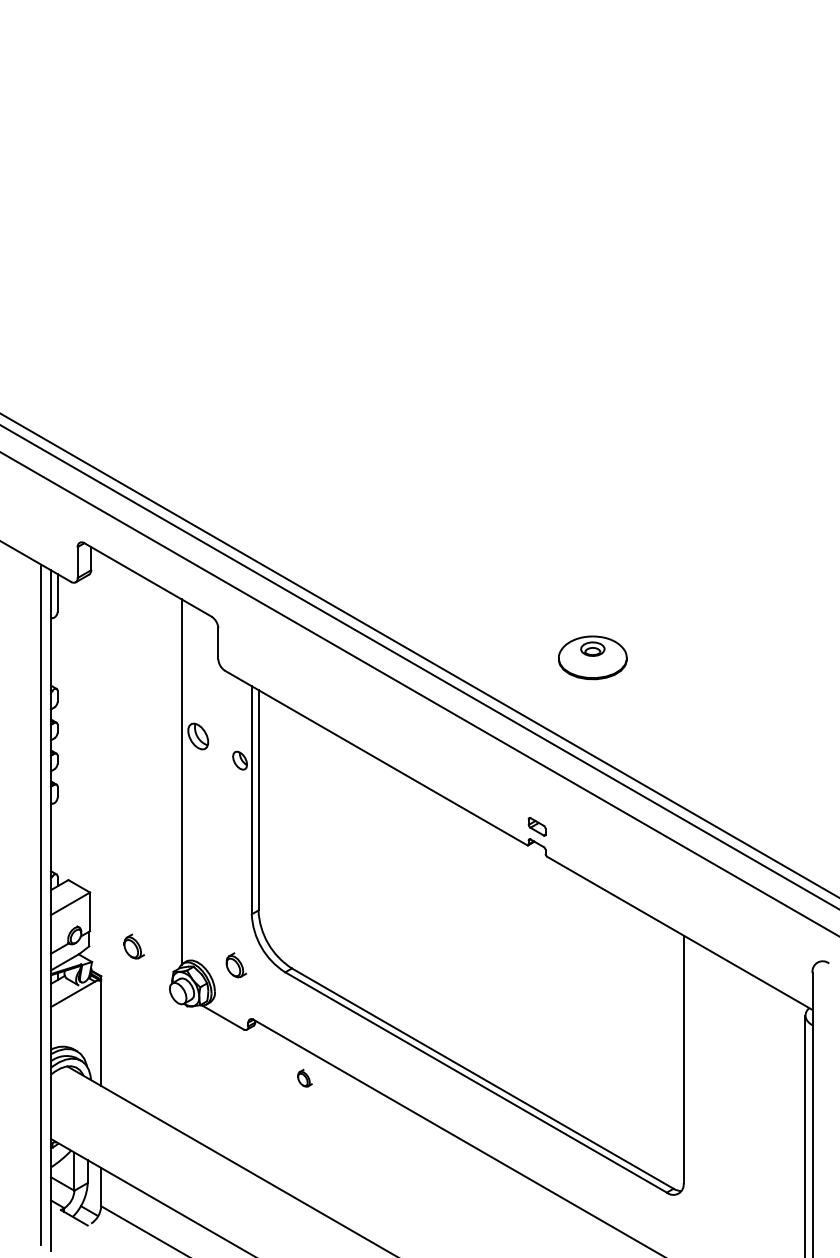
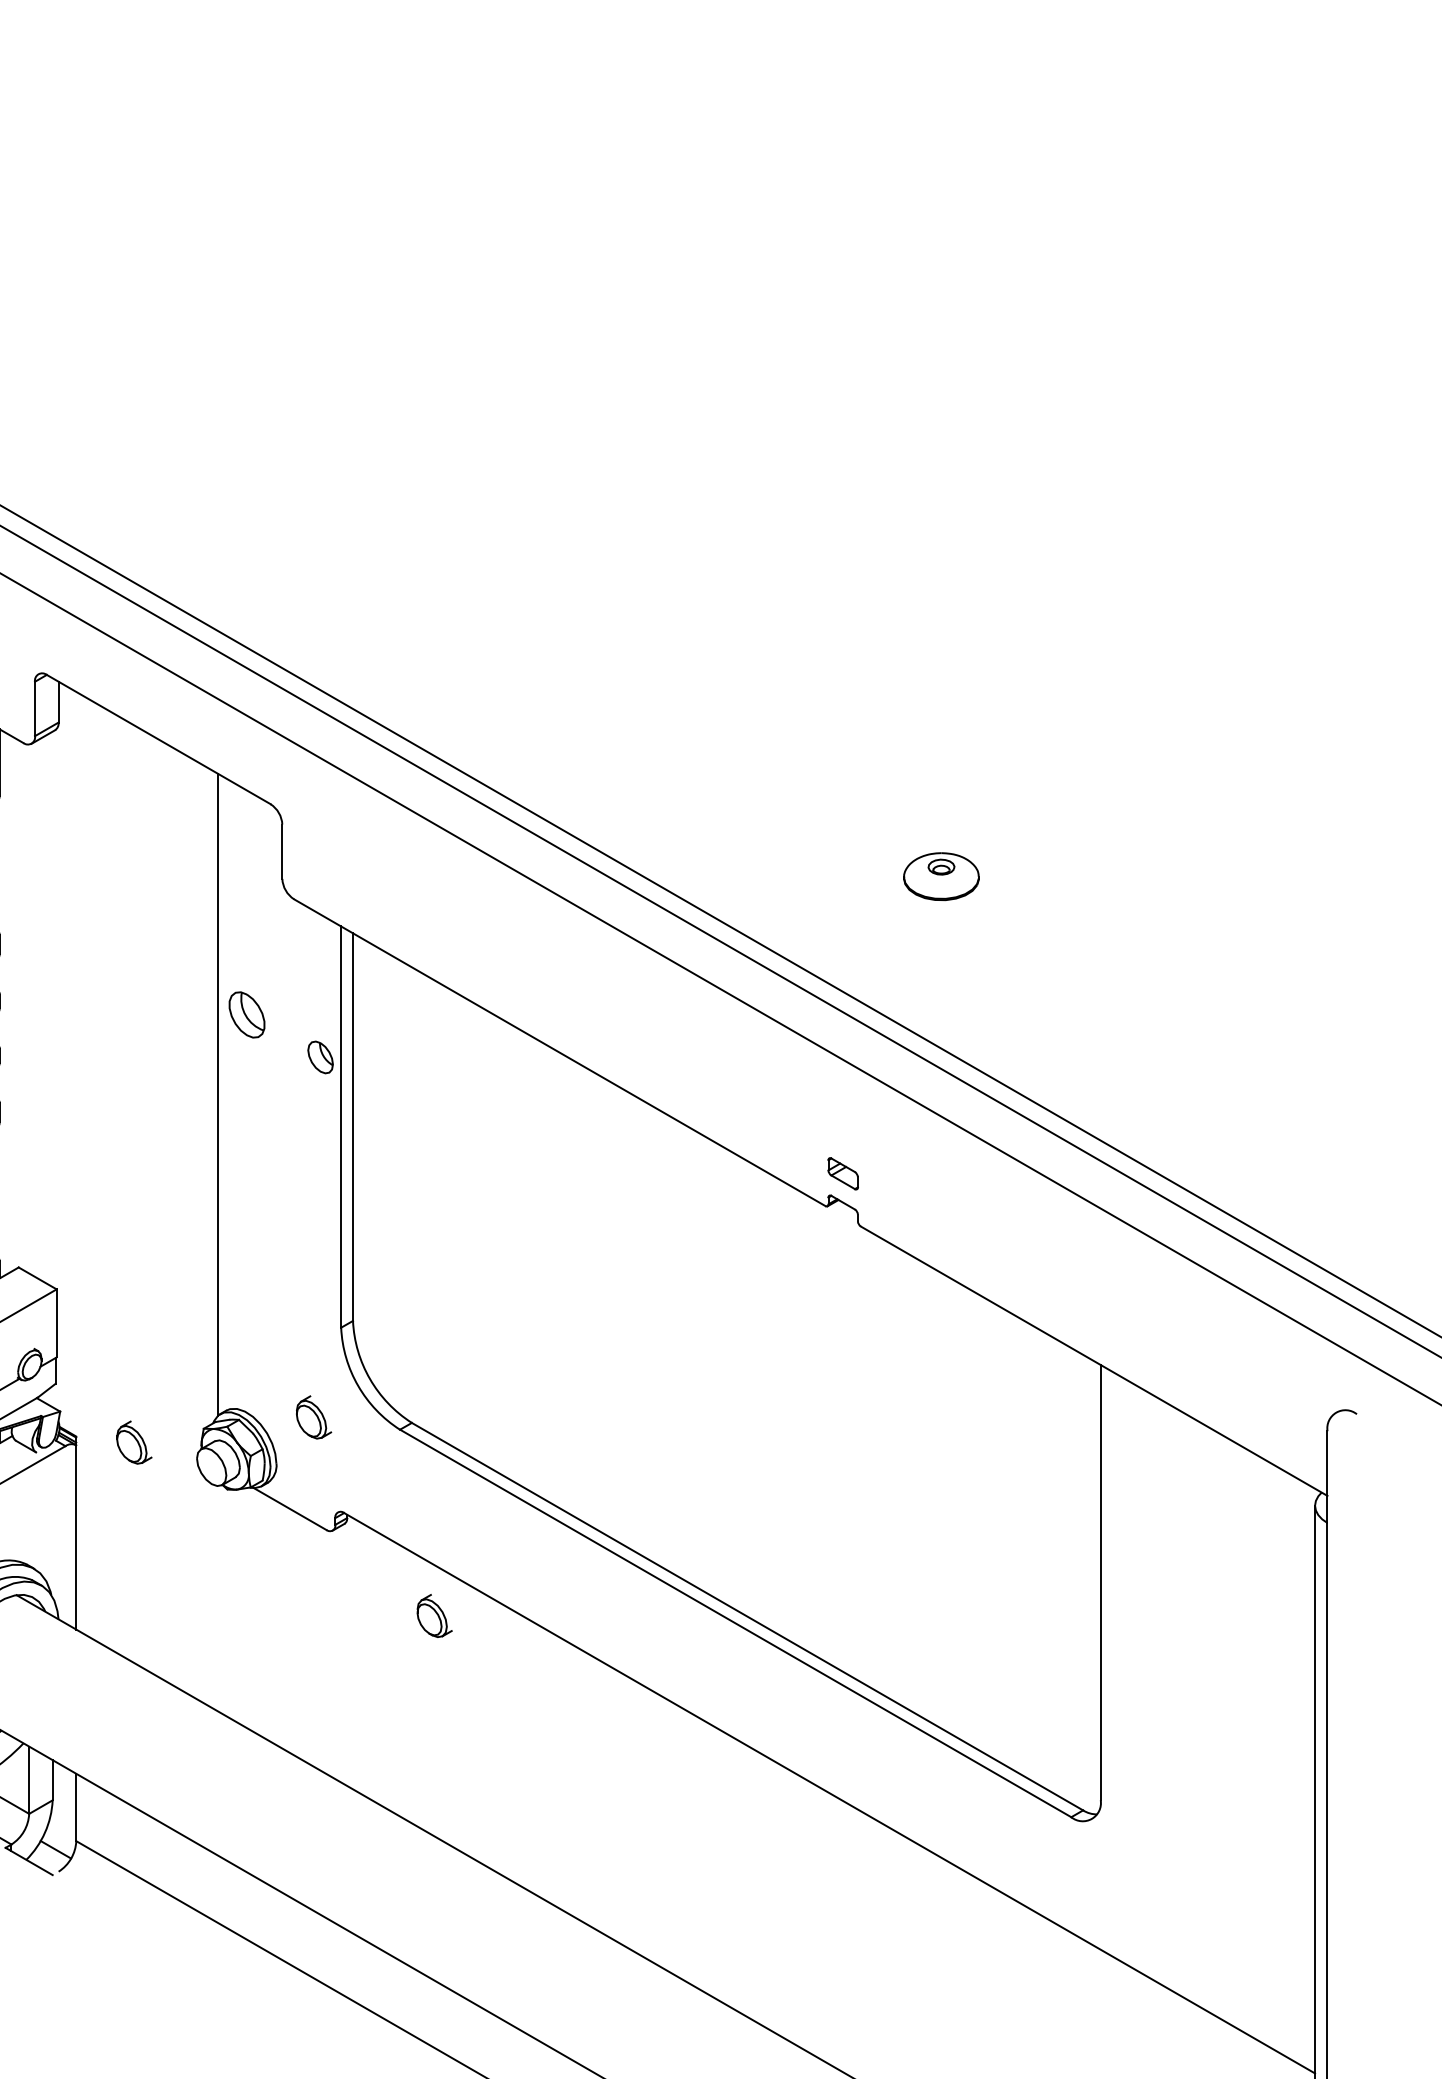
part: (593, 657) -> (942, 875), size x0.62
part: (133, 946) -> (133, 1442), moved
part: (304, 1078) -> (433, 1616), size x1.43

